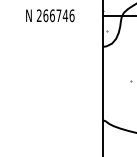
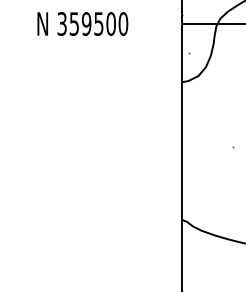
text: (55, 15) -> (92, 23), 266746 -> 359500

